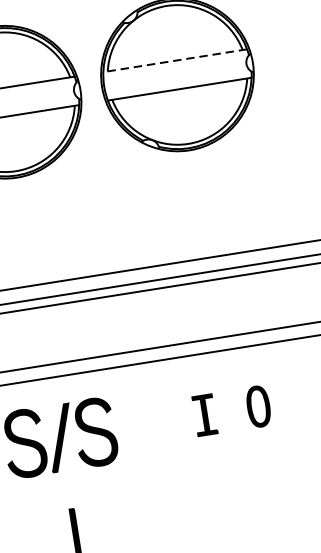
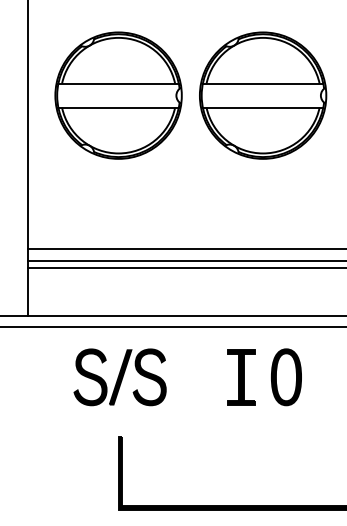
line: (174, 60) -> (262, 83), dashed -> solid
part: (258, 406) -> (286, 377), size x1.67
part: (204, 415) -> (241, 377), size x1.67

